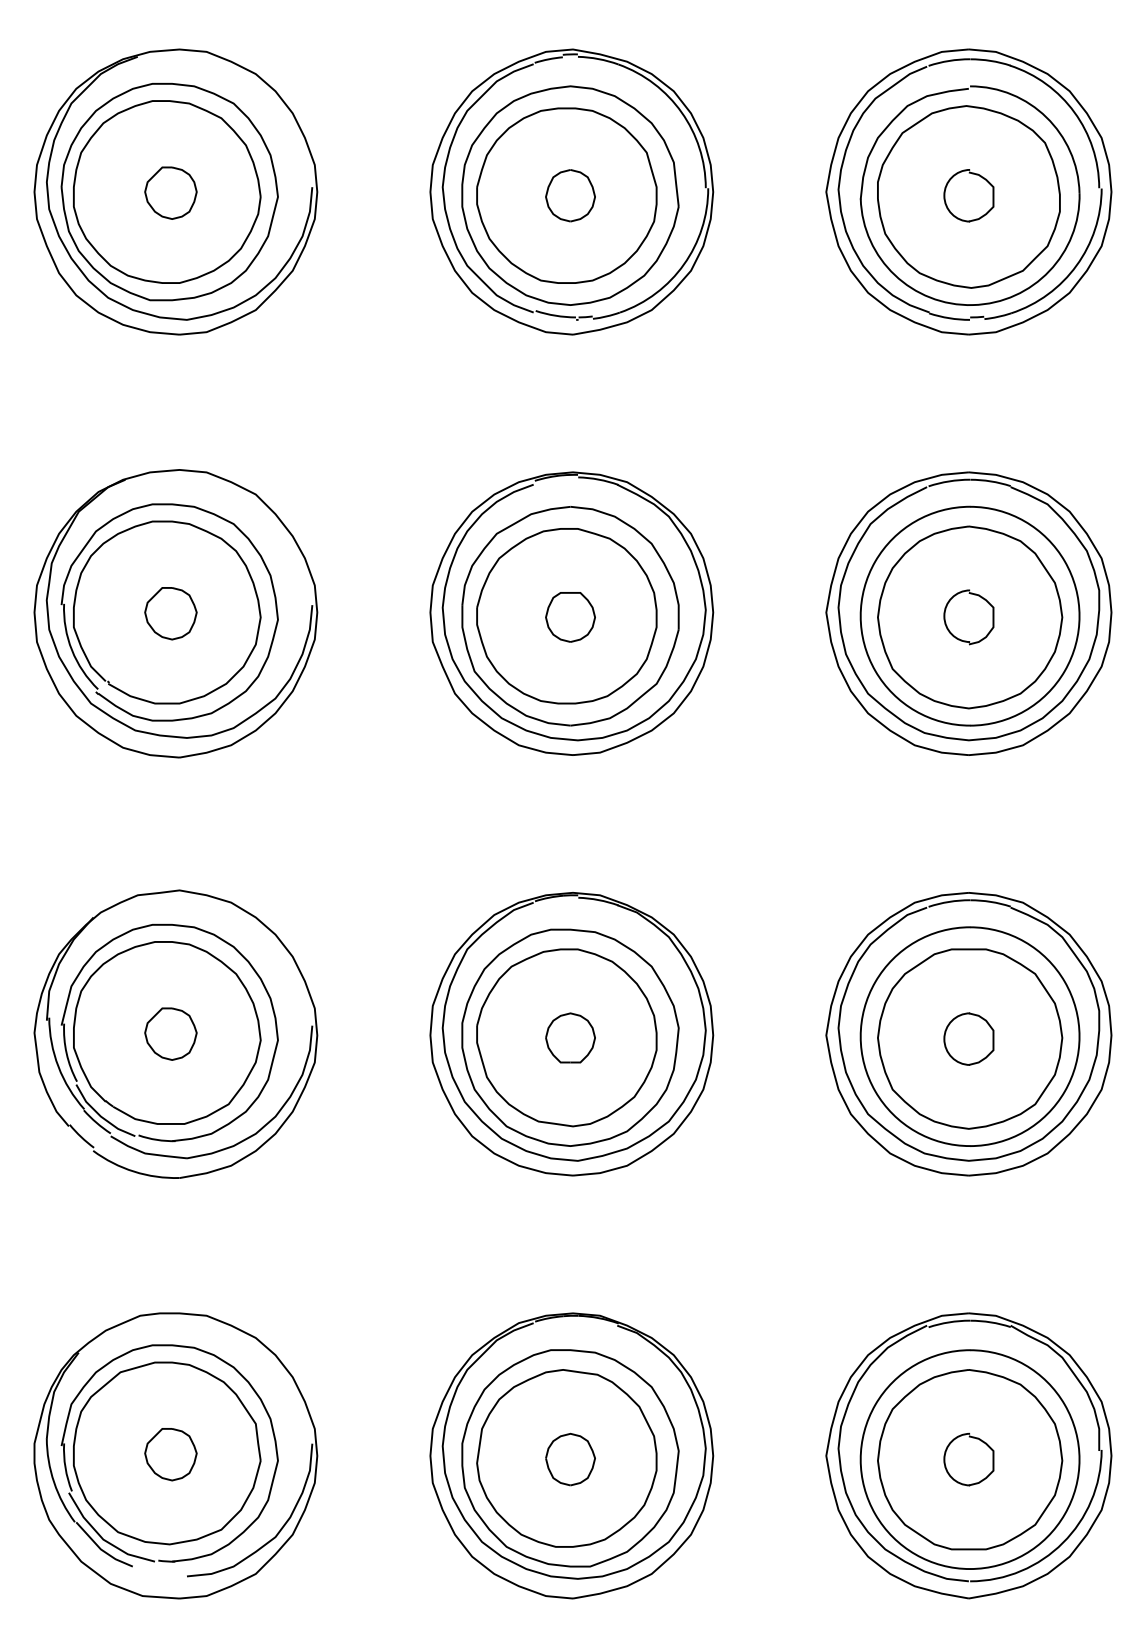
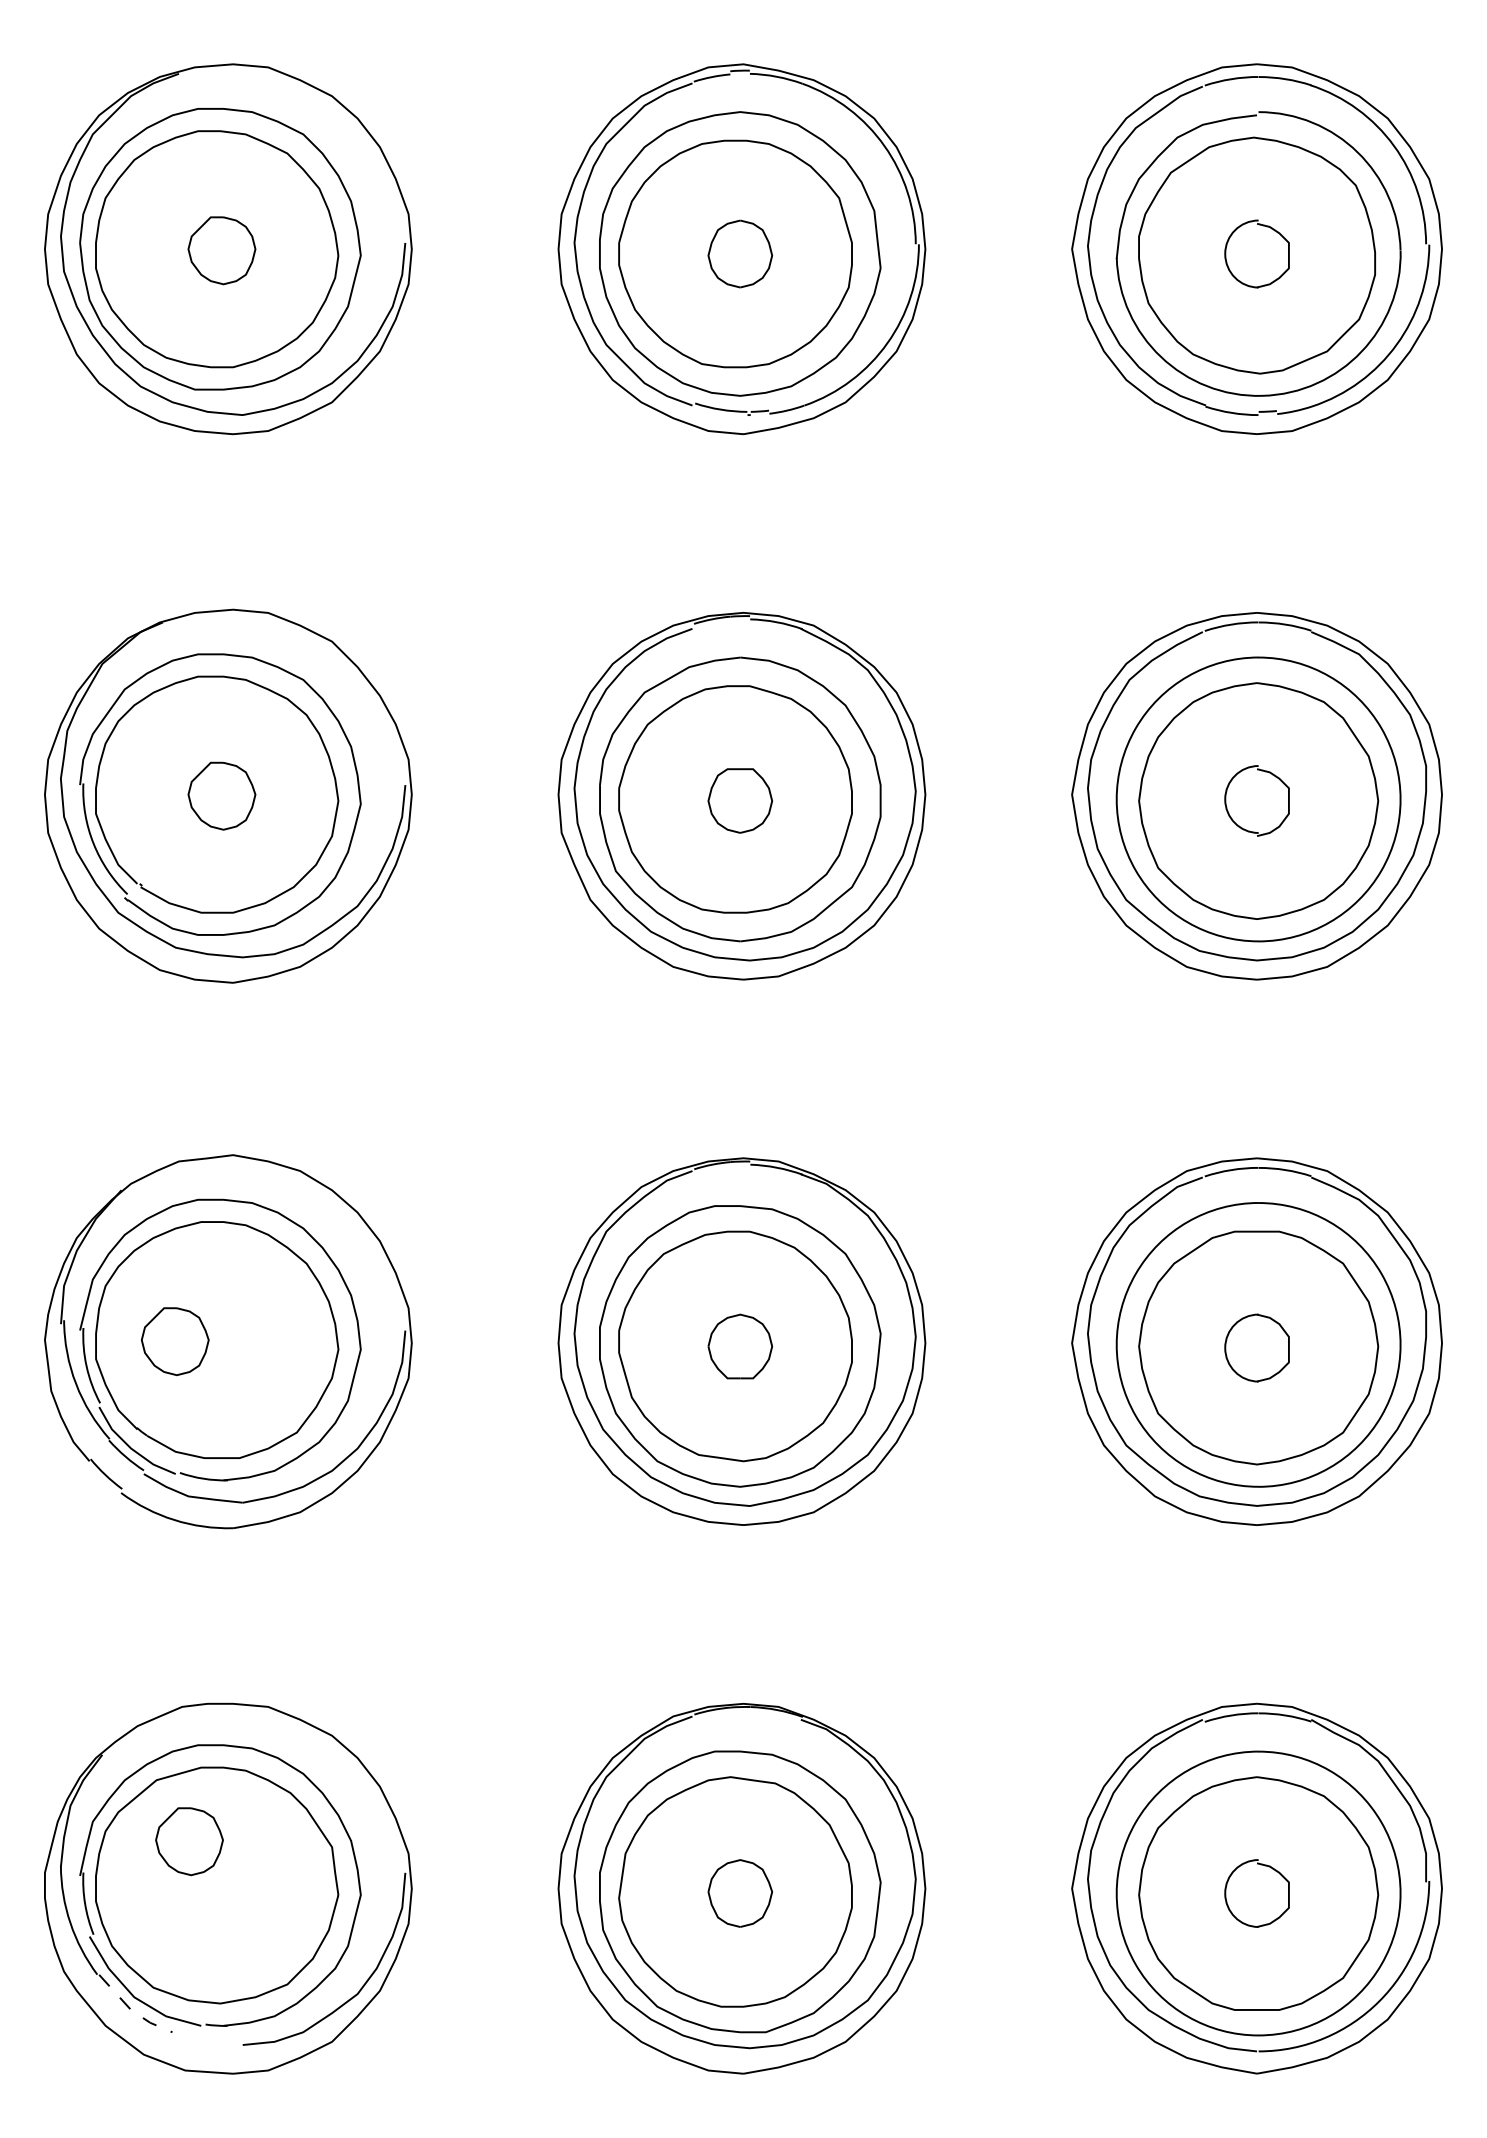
part: (170, 1033) -> (174, 1340), moved
part: (170, 1454) -> (188, 1841), moved
line: (100, 1549) -> (130, 2010), solid -> dashed

